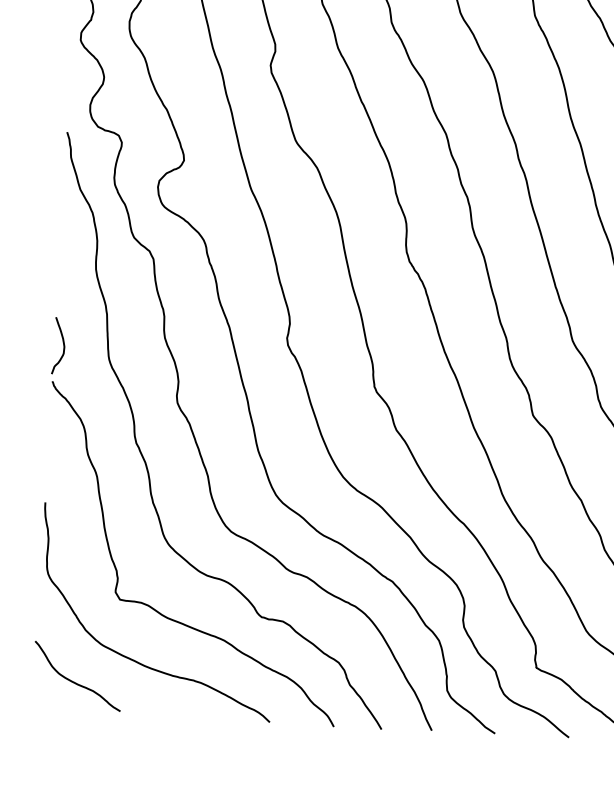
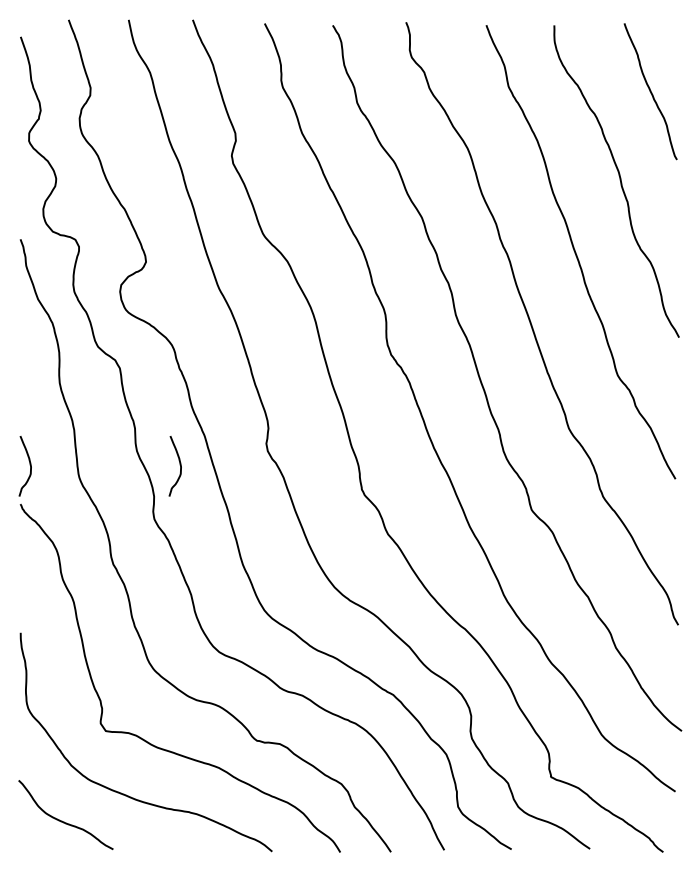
curve: (204, 353) -> (179, 465), added

